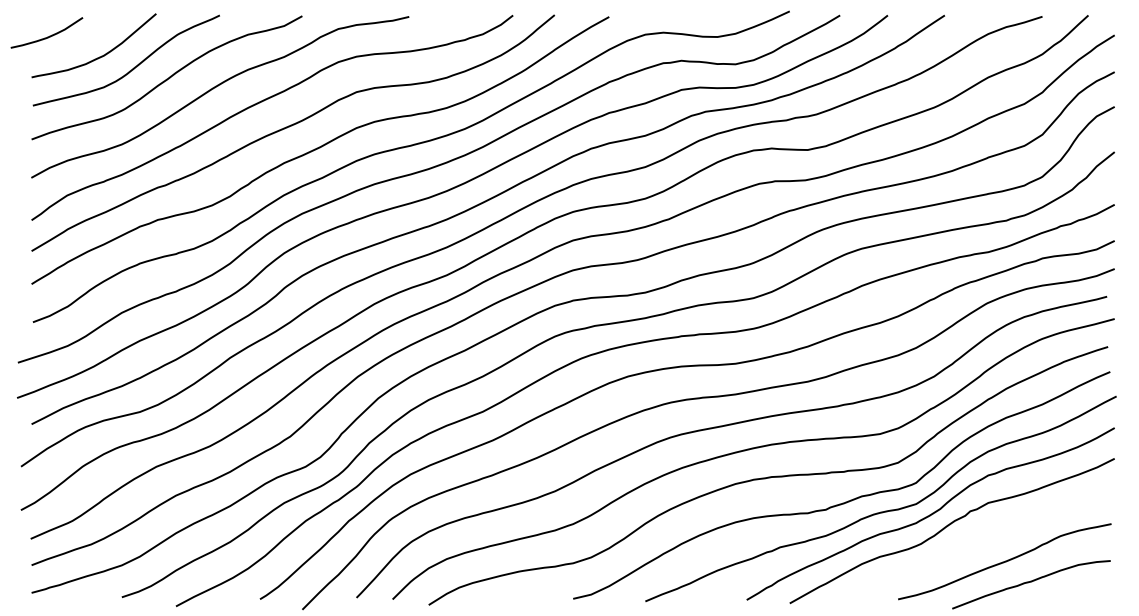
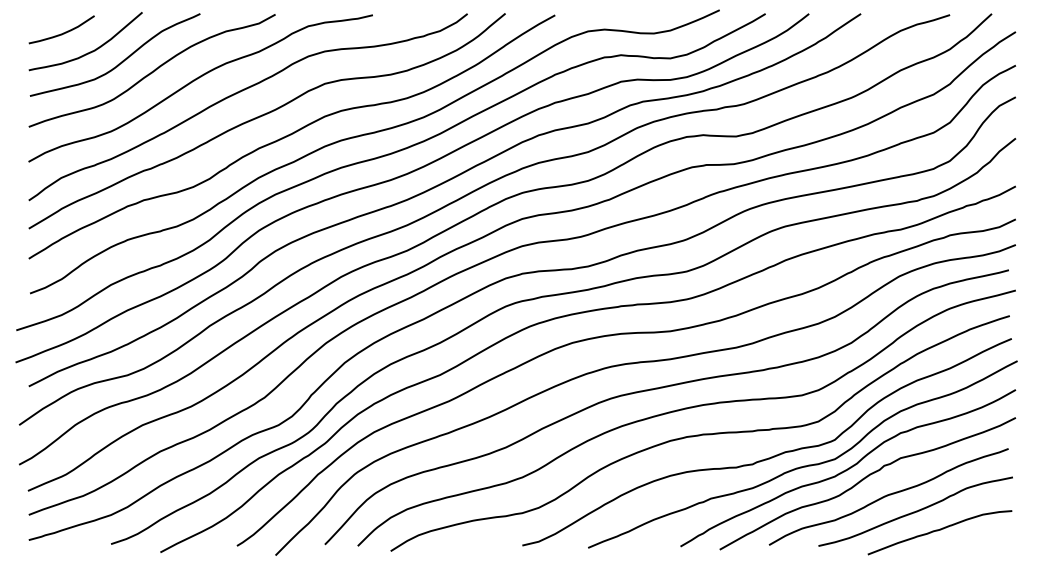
curve: (48, 35) -> (63, 32), moved
curve: (974, 543) -> (888, 495), added

